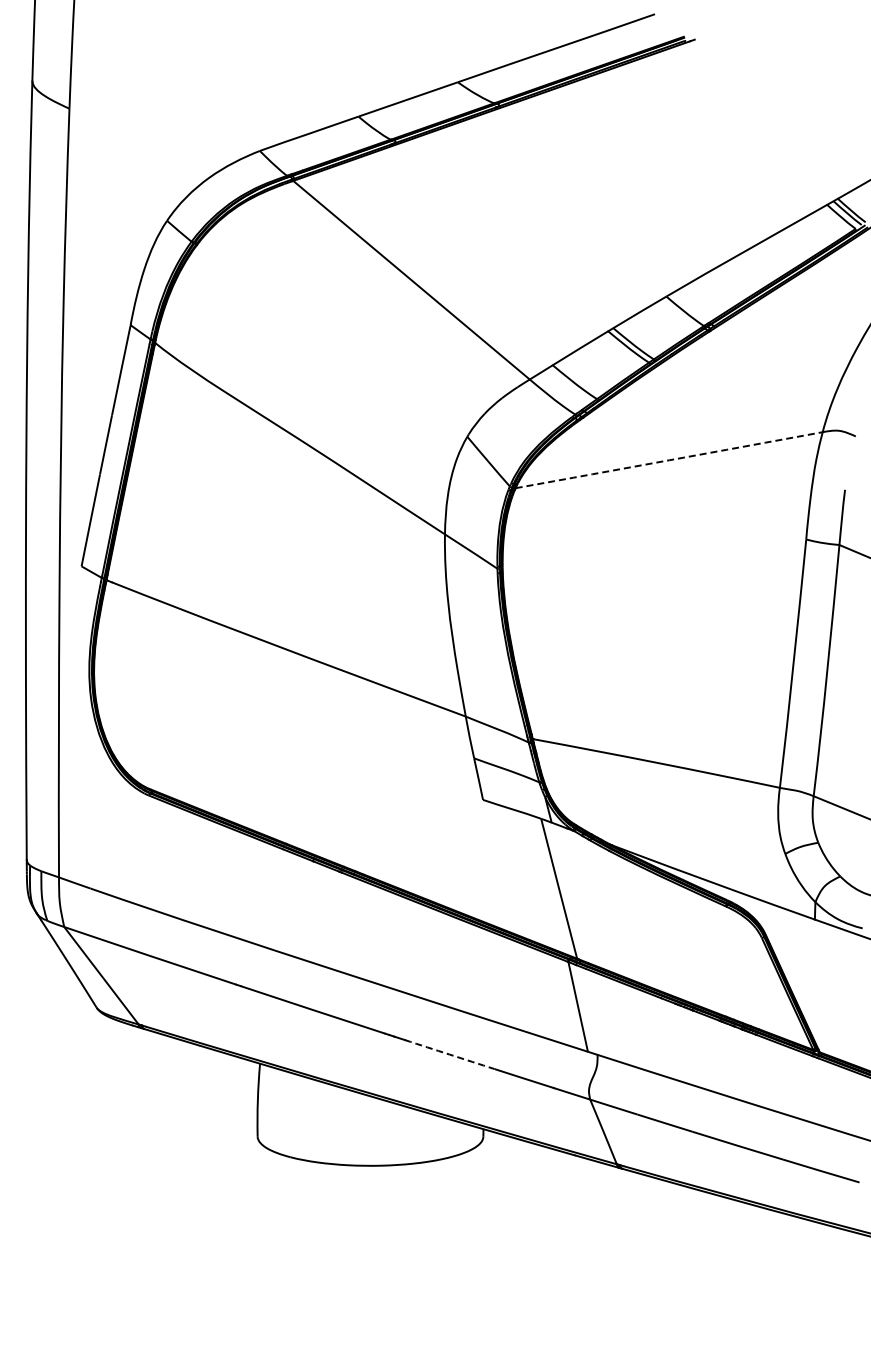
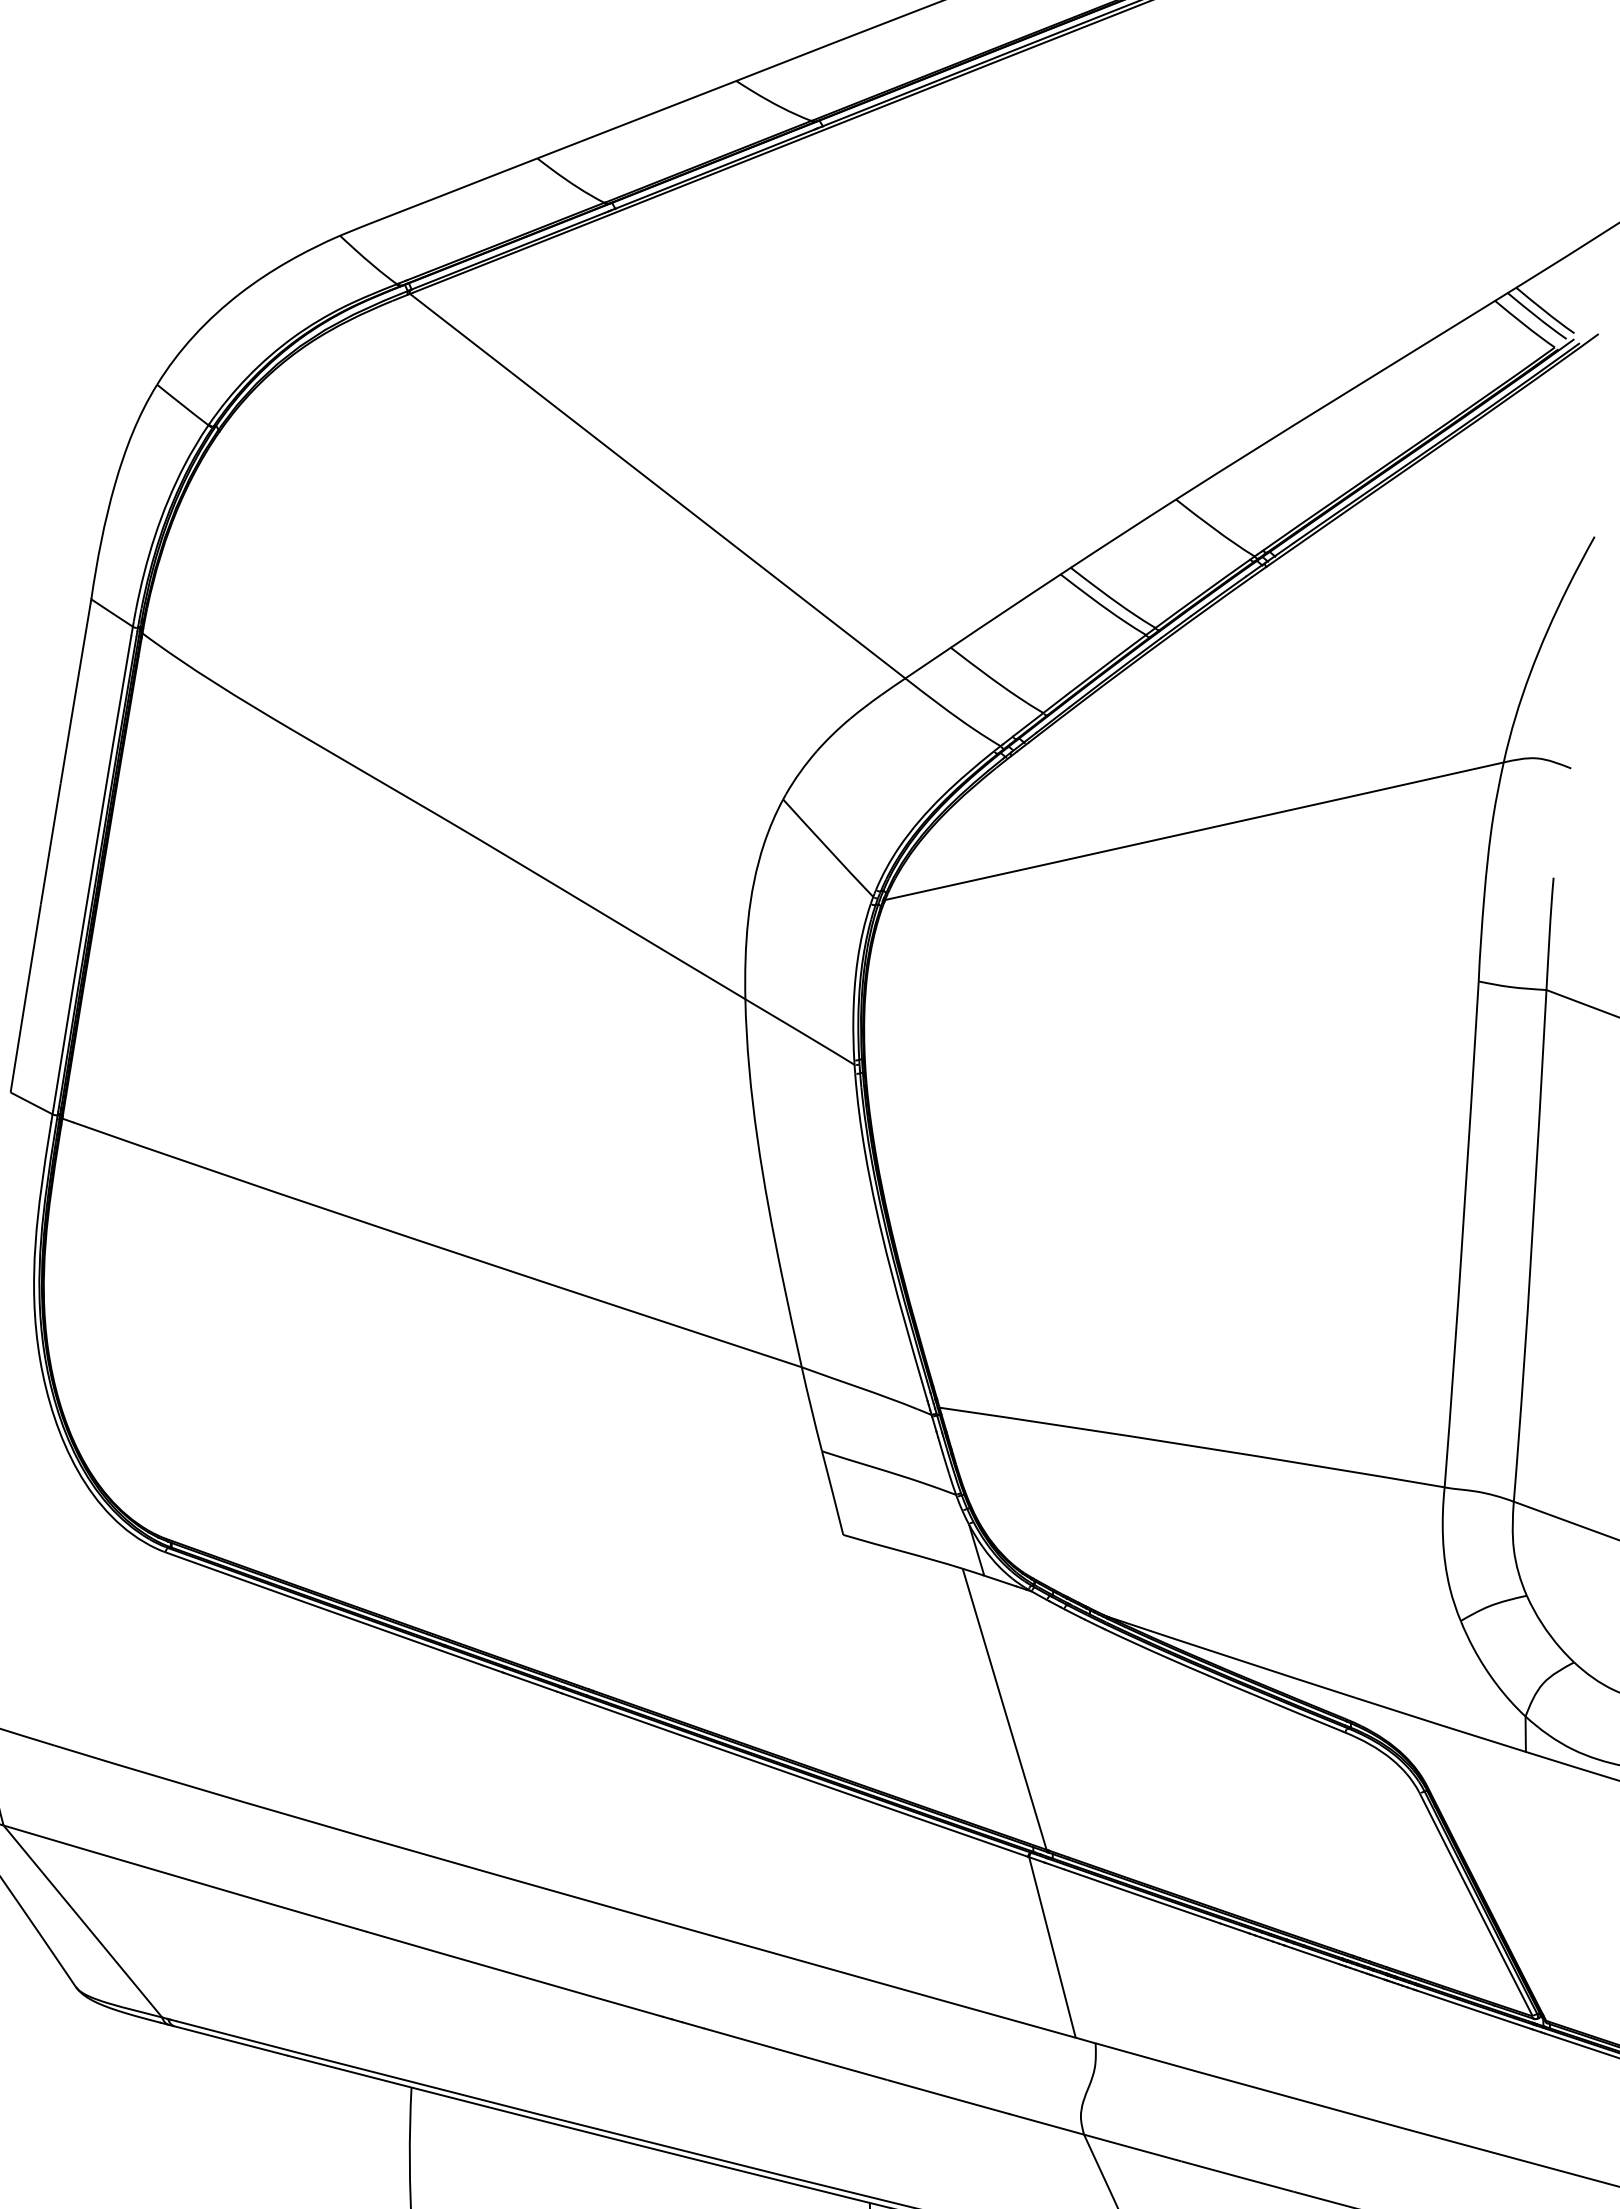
arc: (669, 460) -> (1195, 831), dashed -> solid
arc: (449, 1054) -> (795, 2054), dashed -> solid

